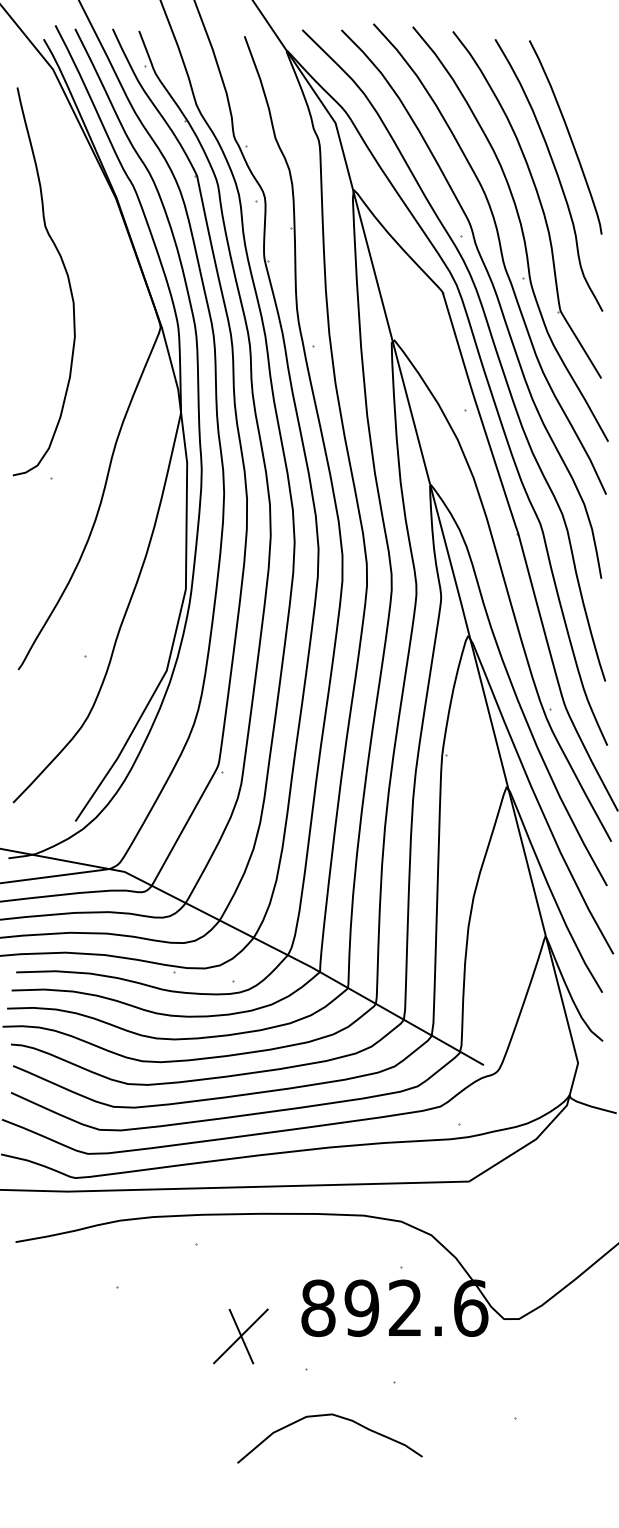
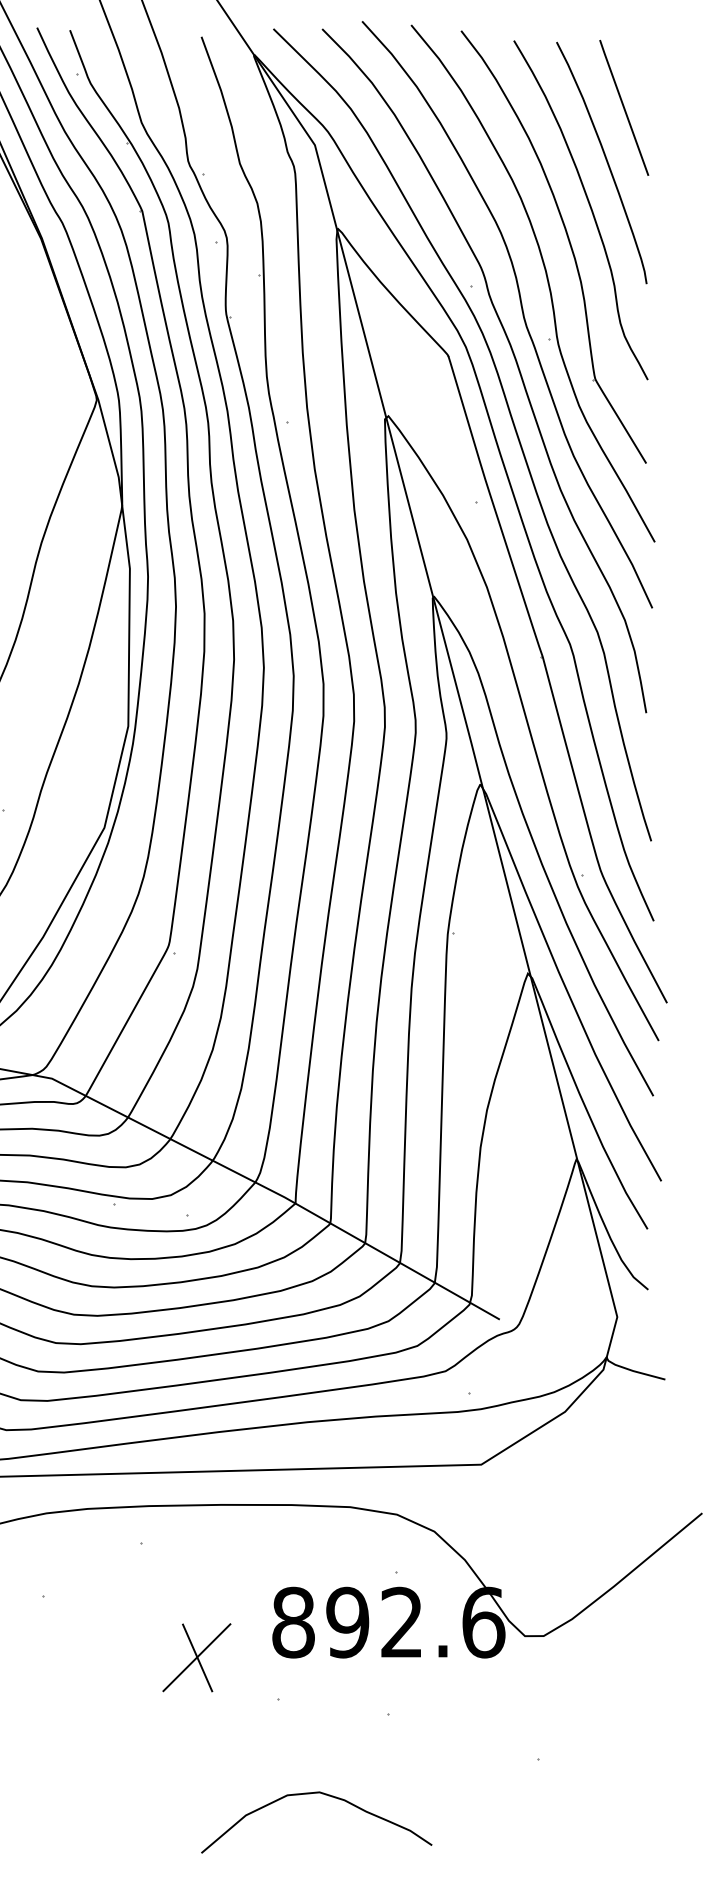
line: (583, 92) -> (624, 106), added
curve: (323, 1416) -> (308, 1794), moved

